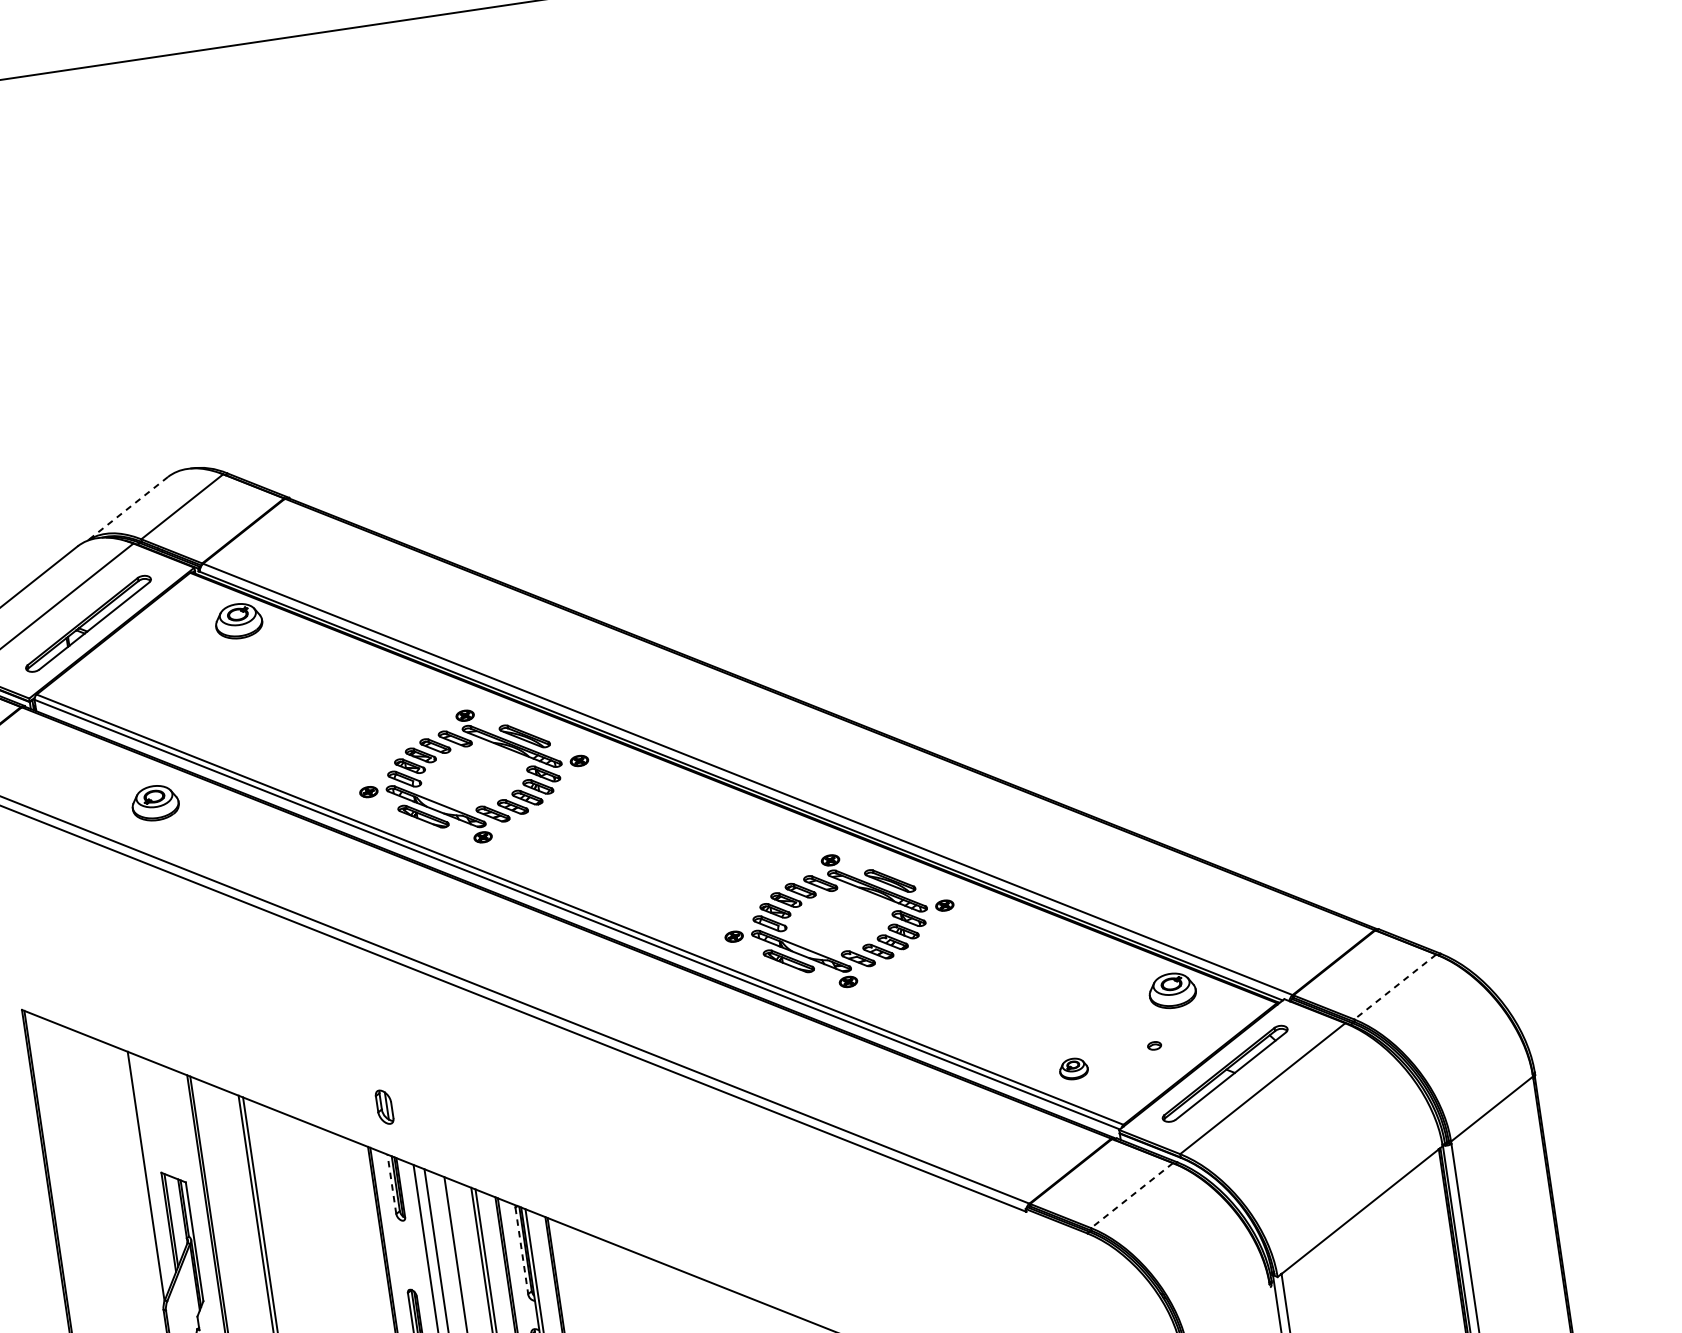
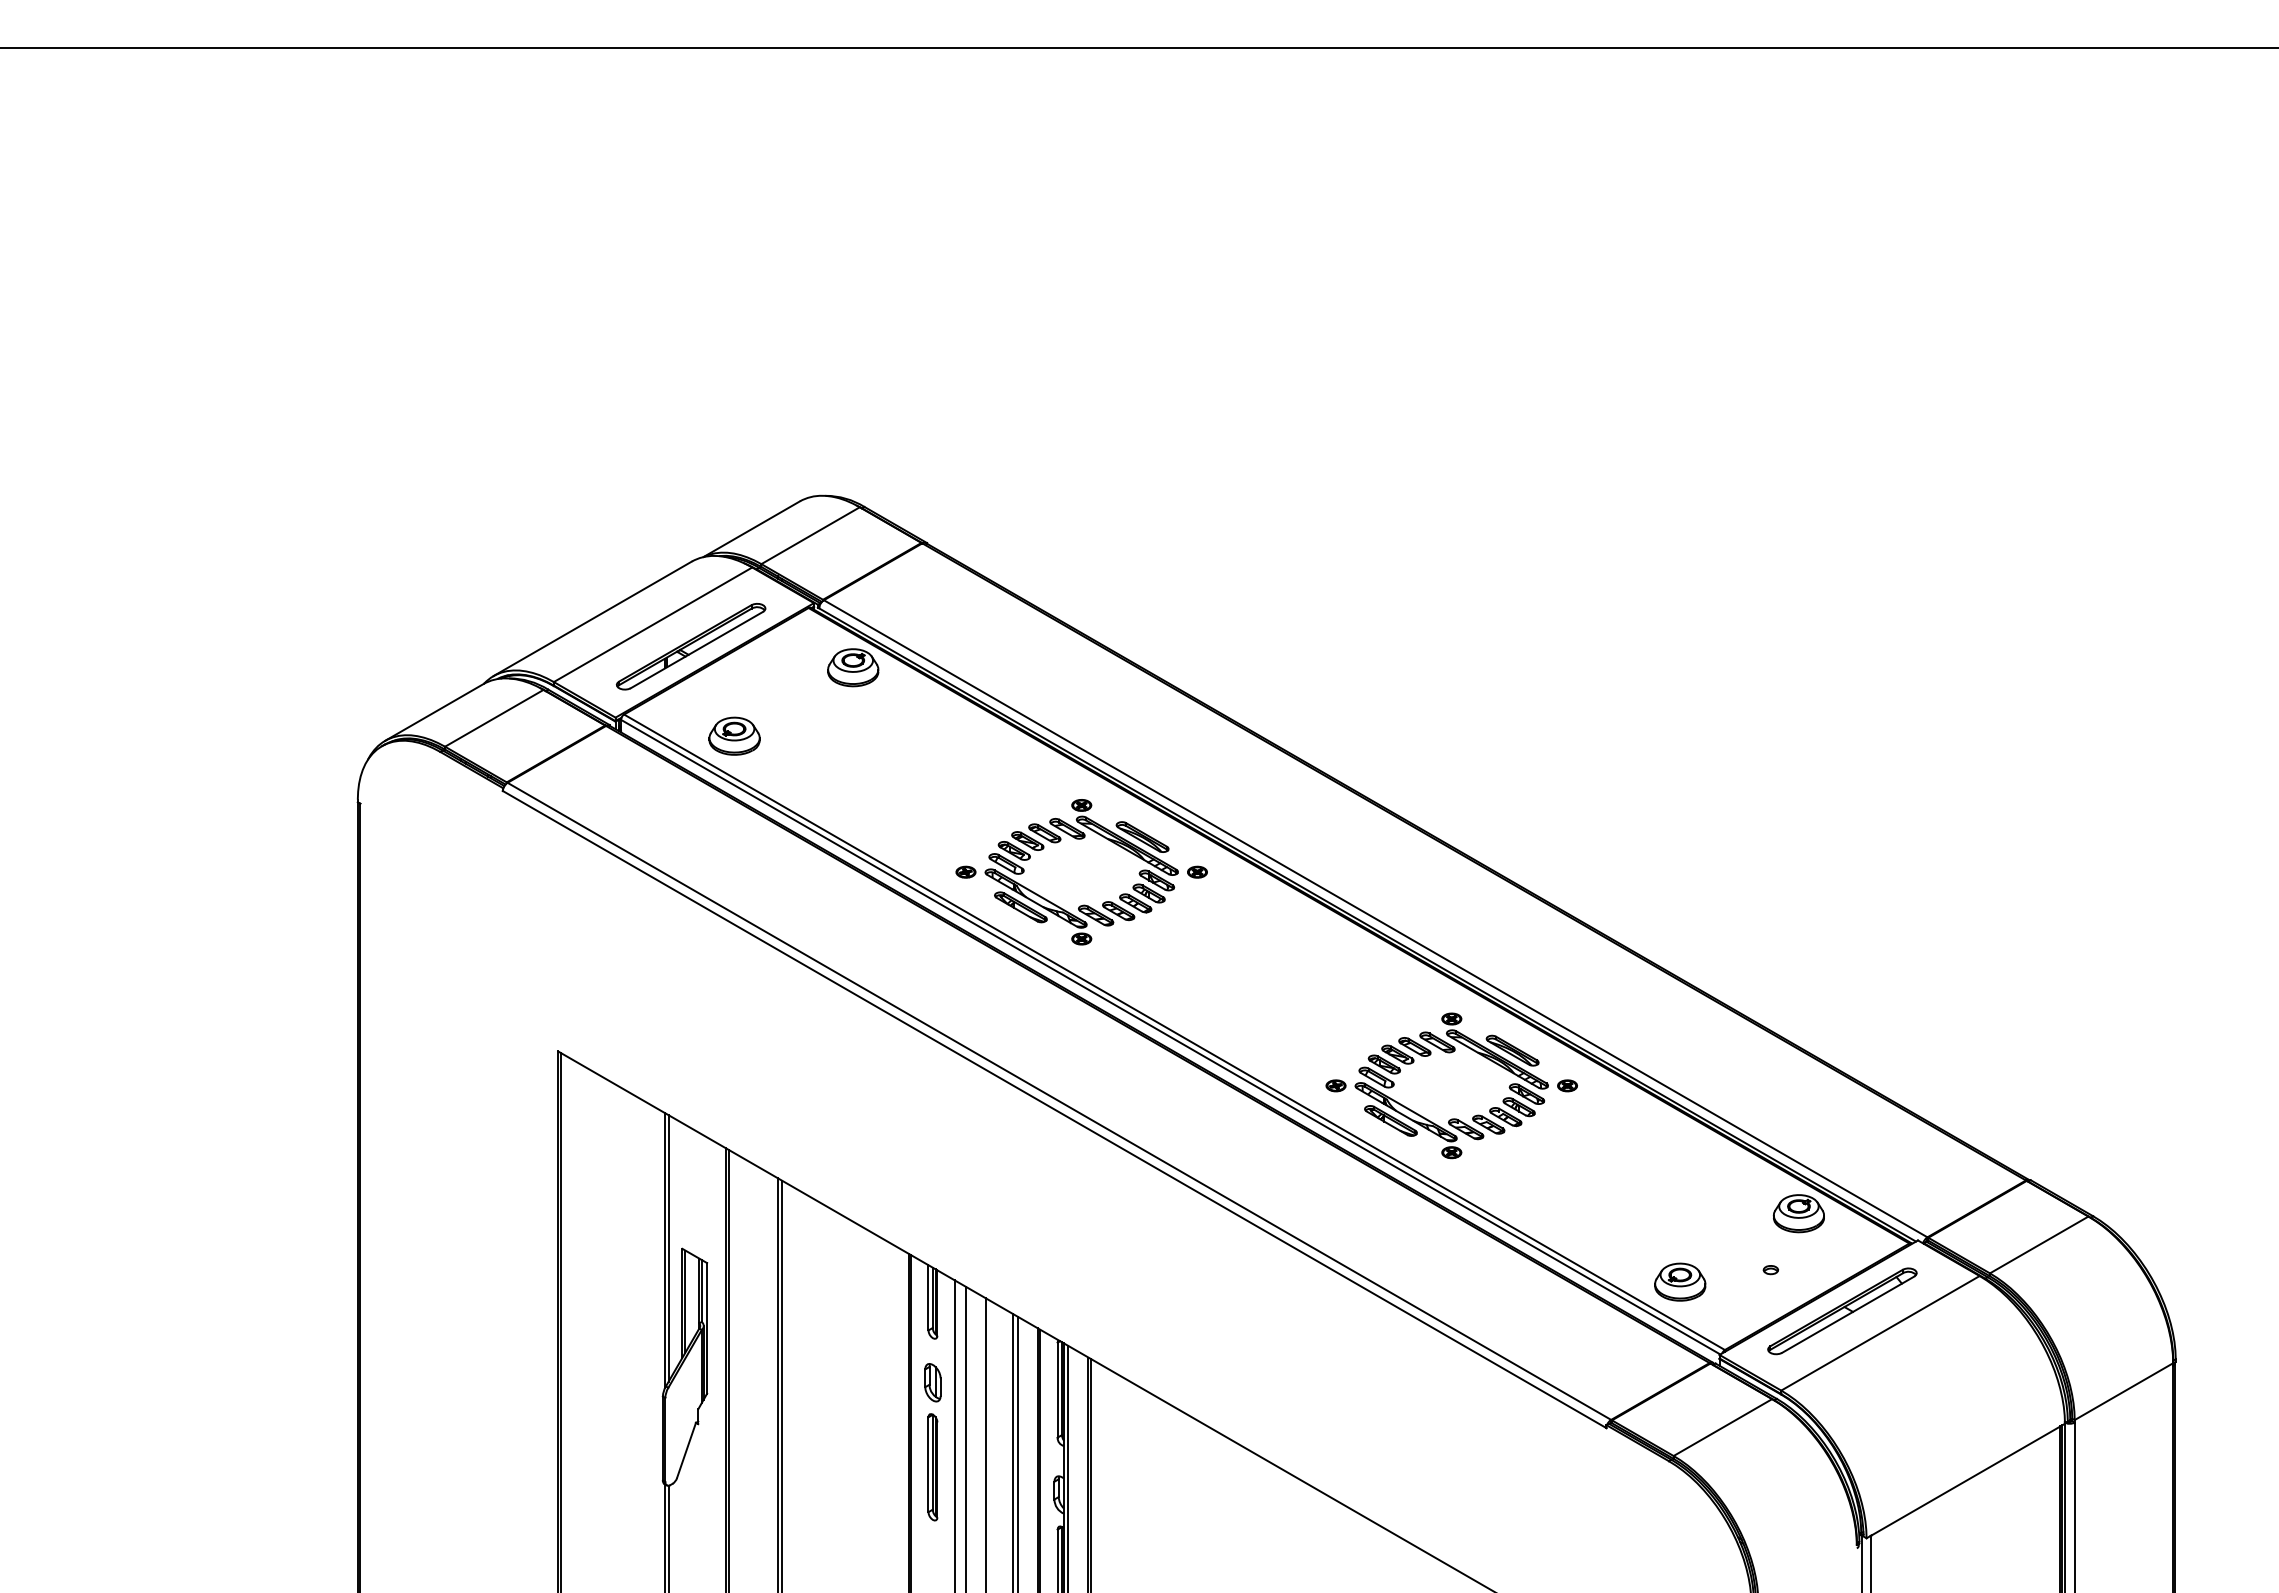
line: (127, 509) -> (751, 529), dashed -> solid
part: (155, 802) -> (734, 735), moved
line: (1395, 986) -> (2039, 1244), dashed -> solid
part: (1073, 1068) -> (1680, 1281), size x1.67
part: (384, 1107) -> (932, 1382), moved
line: (148, 1174) -> (668, 1248), added
line: (391, 1184) -> (928, 1297), dashed -> solid
line: (1131, 1195) -> (1722, 1427), dashed -> solid
line: (521, 1251) -> (1057, 1390), dashed -> solid

